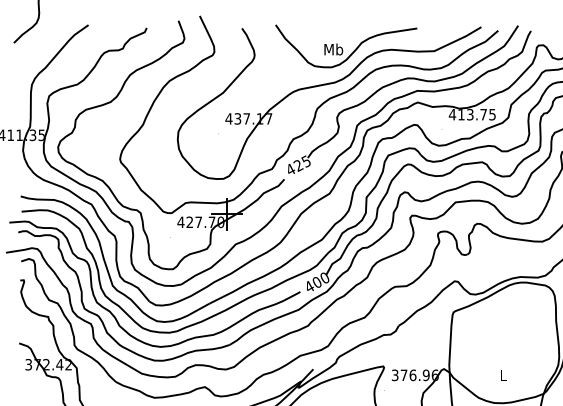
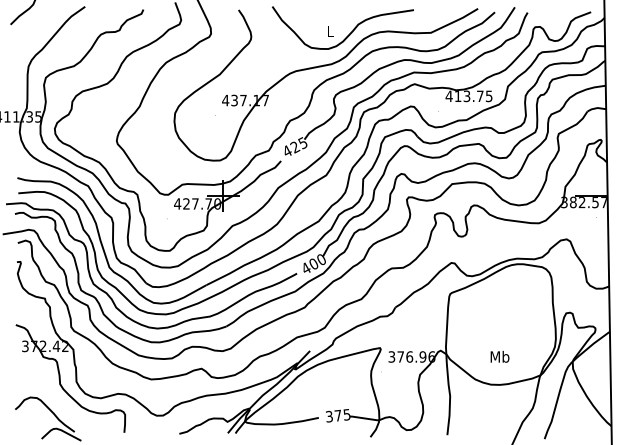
text: (333, 49) -> (330, 31), Mb -> L
text: (502, 374) -> (499, 356), L -> Mb

